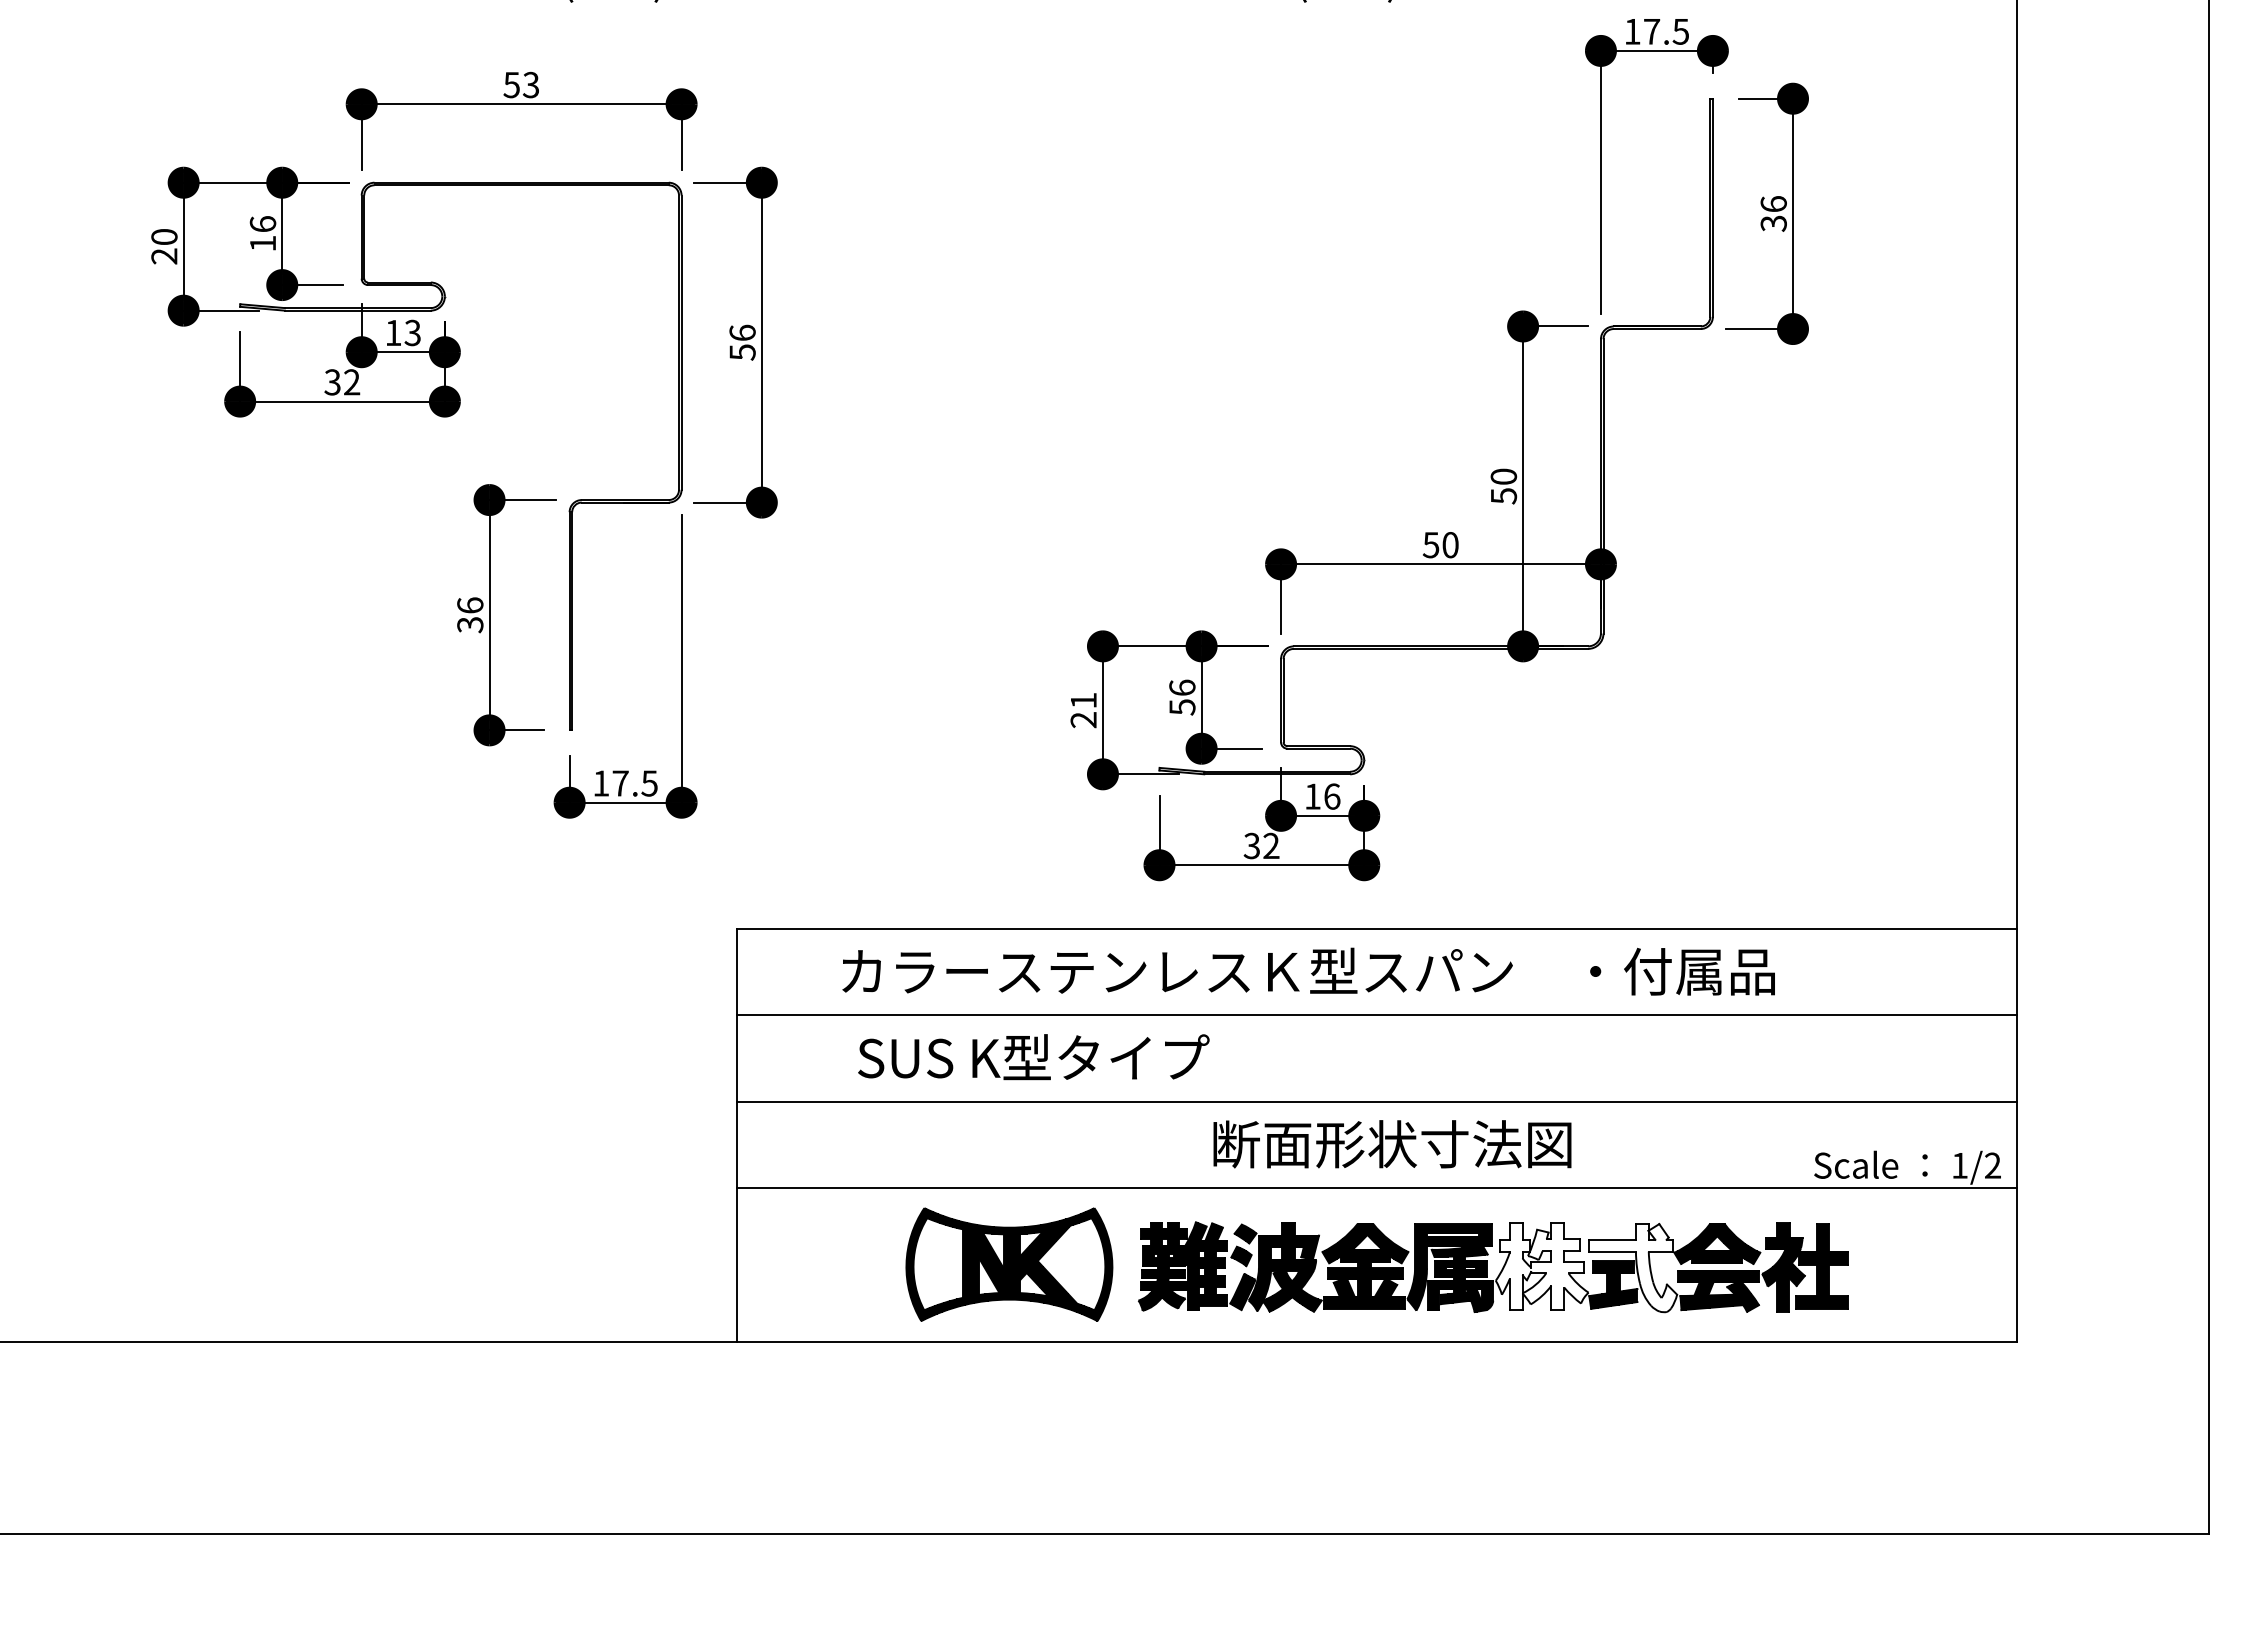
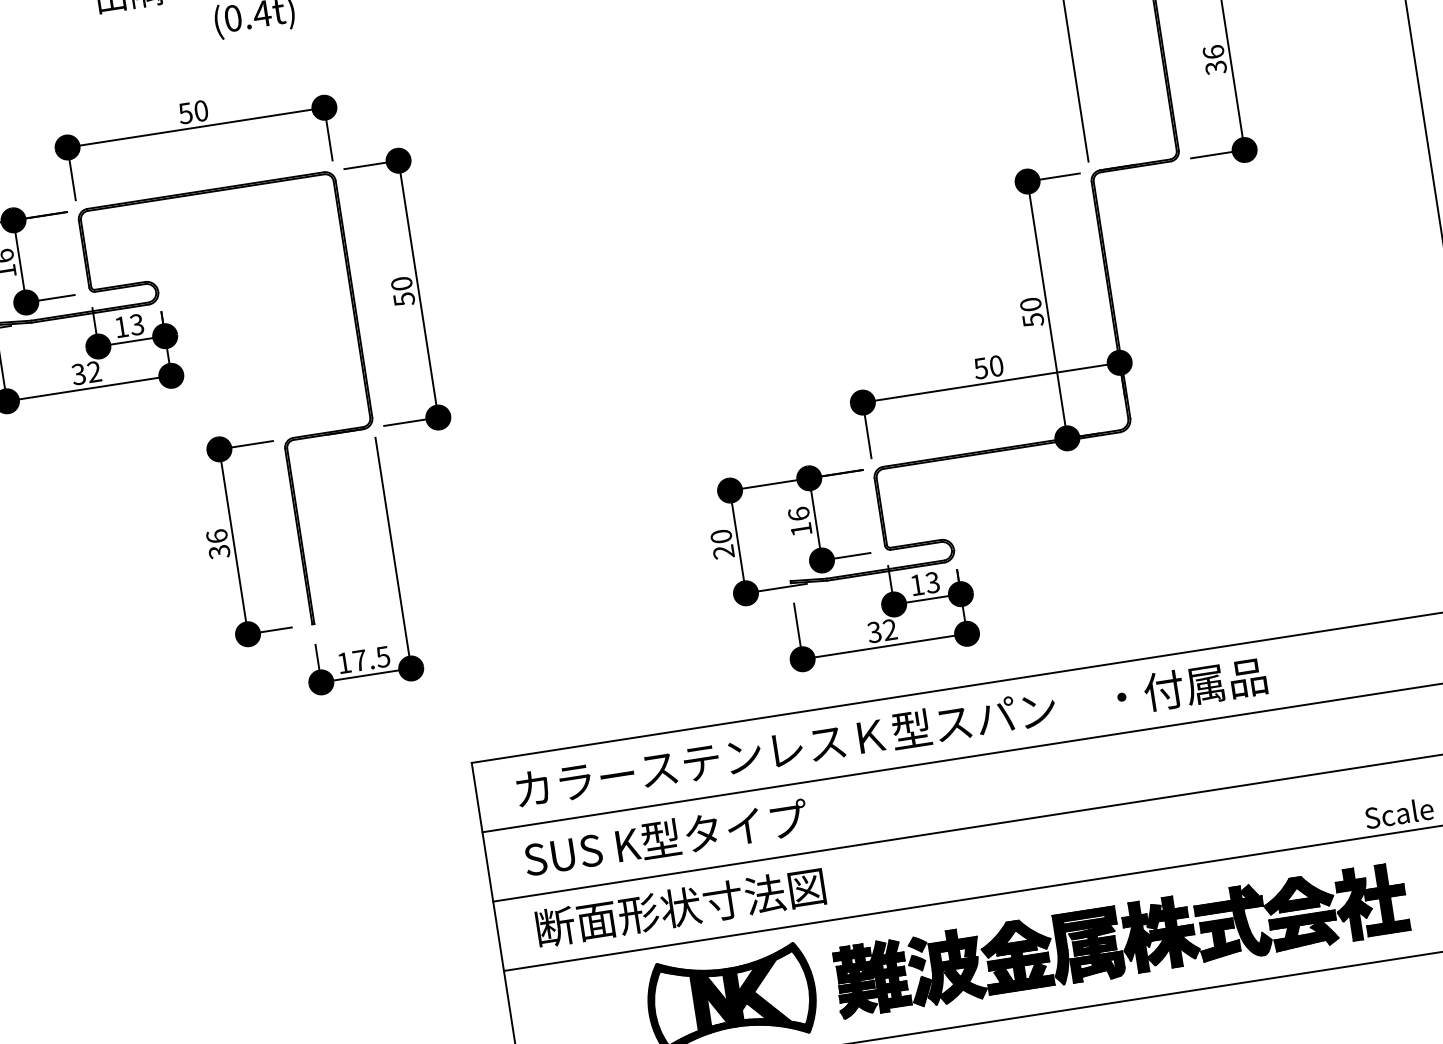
text: (530, 85) -> (200, 111), 53 -> 50
text: (742, 332) -> (401, 283), 56 -> 50
text: (1083, 700) -> (721, 536), 21 -> 20
text: (1182, 707) -> (801, 529), 56 -> 16
text: (1331, 796) -> (932, 582), 16 -> 13
text: (1308, 971) -> (891, 732), moved
text: (1033, 1057) -> (665, 838), moved
text: (1392, 1144) -> (680, 907), moved
hatch: (1541, 1266) -> (1159, 933), added
hatch: (1633, 1267) -> (1233, 923), added

